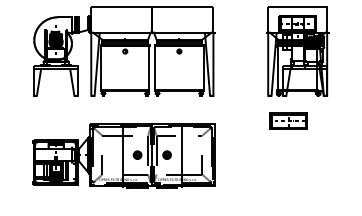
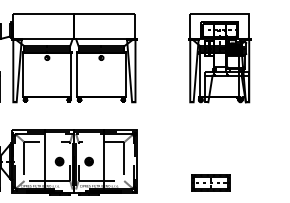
part: (288, 120) -> (210, 181), moved

